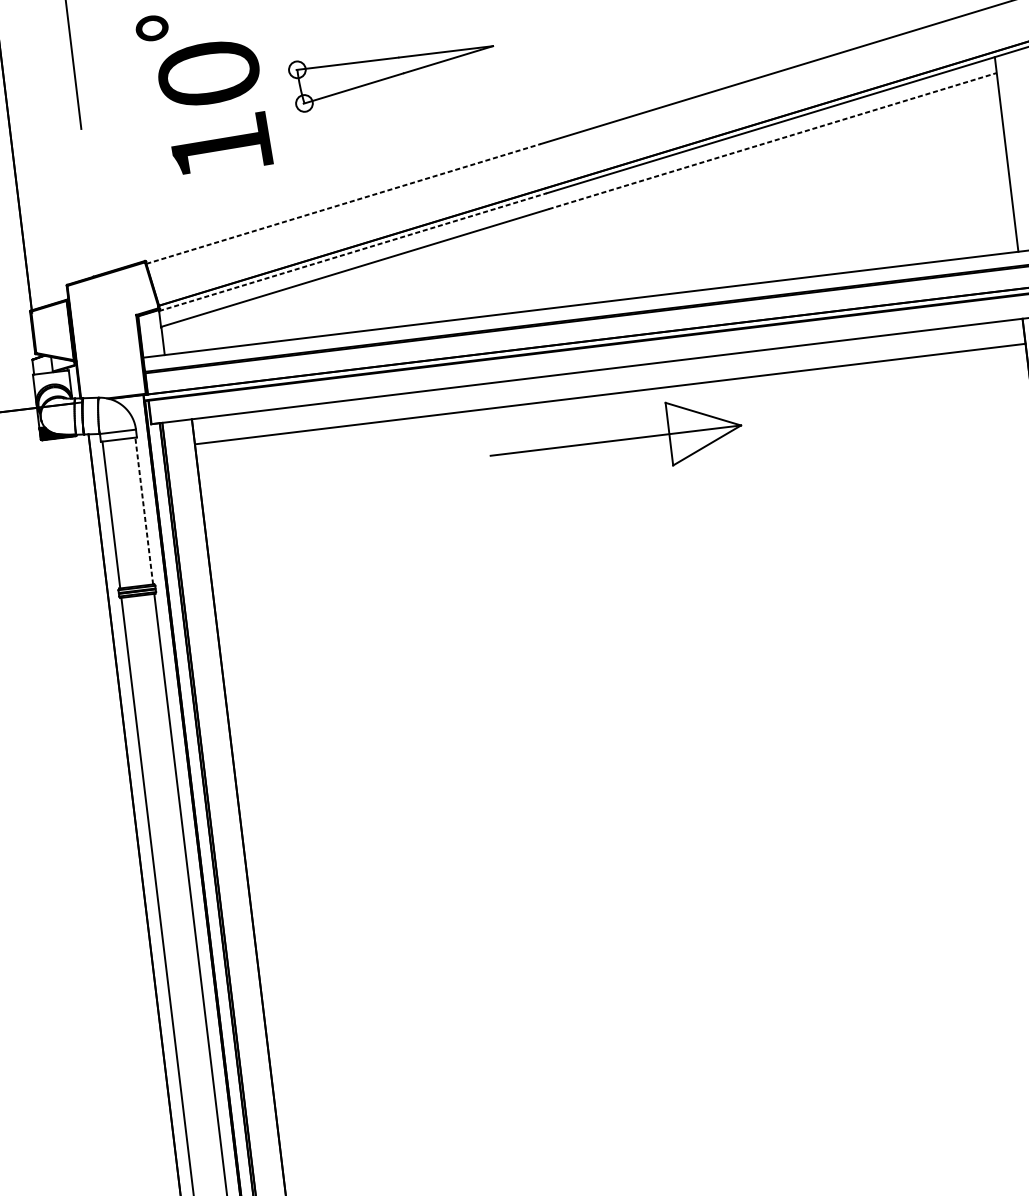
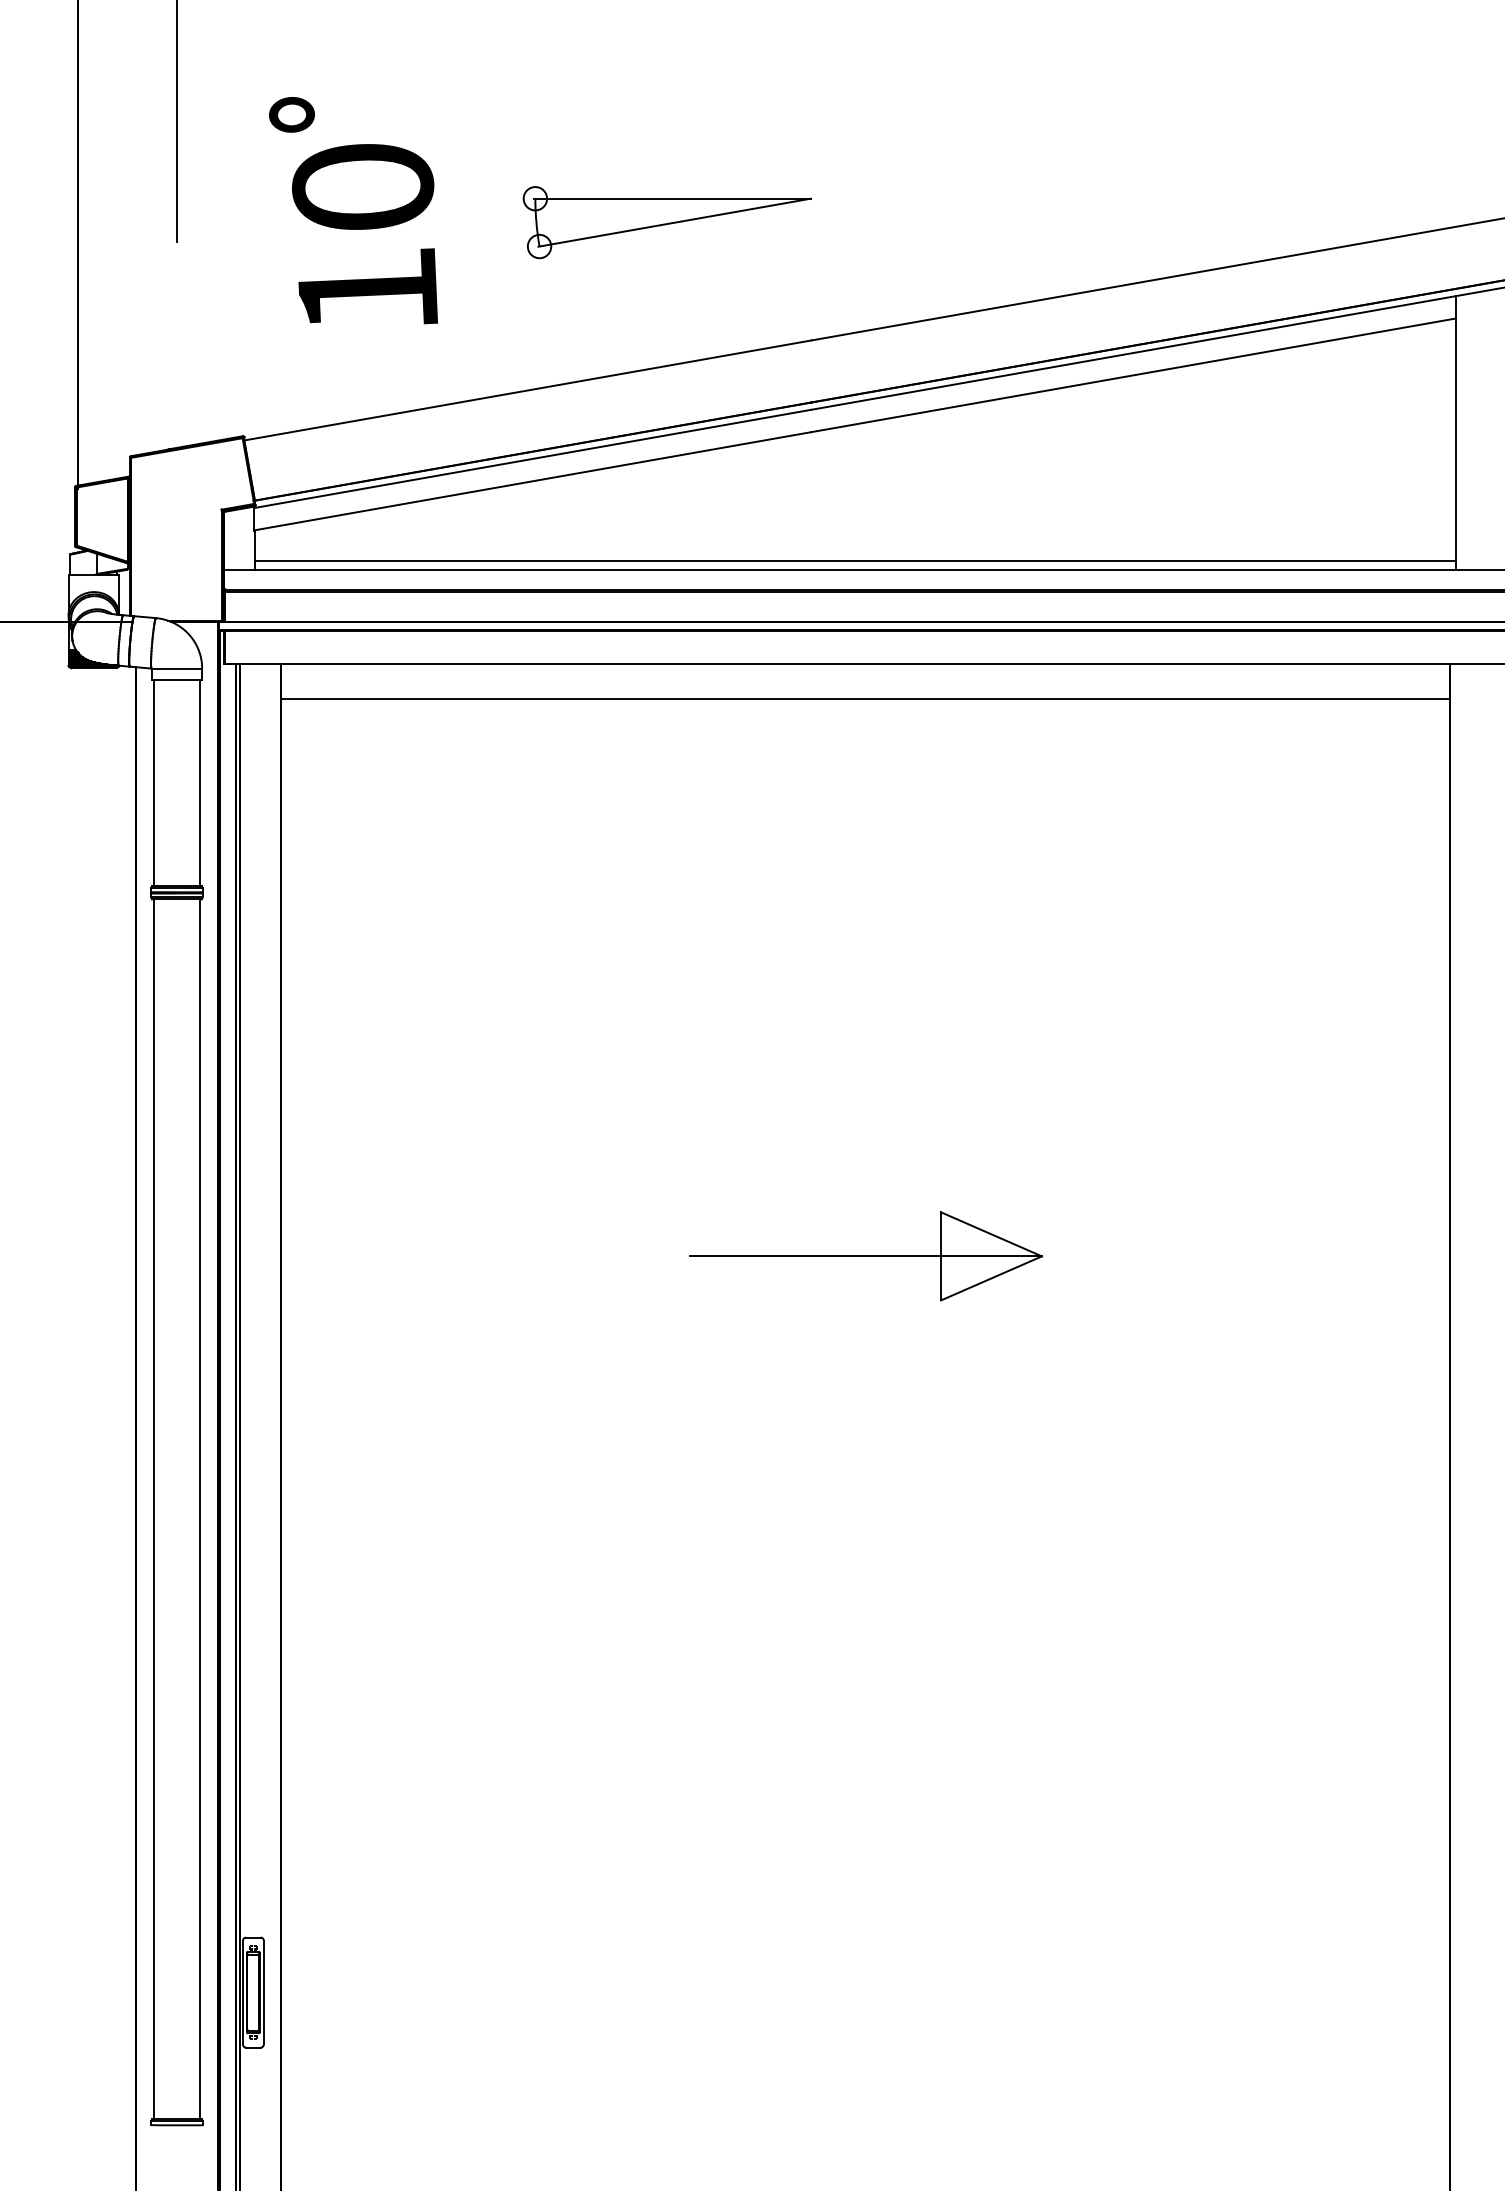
part: (392, 75) -> (666, 222), moved
line: (773, 141) -> (1134, 375), dashed -> solid
line: (343, 204) -> (527, 390), dashed -> solid
line: (352, 251) -> (532, 458), dashed -> solid
line: (590, 297) -> (854, 561), added
part: (615, 440) -> (865, 1256), moved
line: (143, 510) -> (199, 782), dashed -> solid

